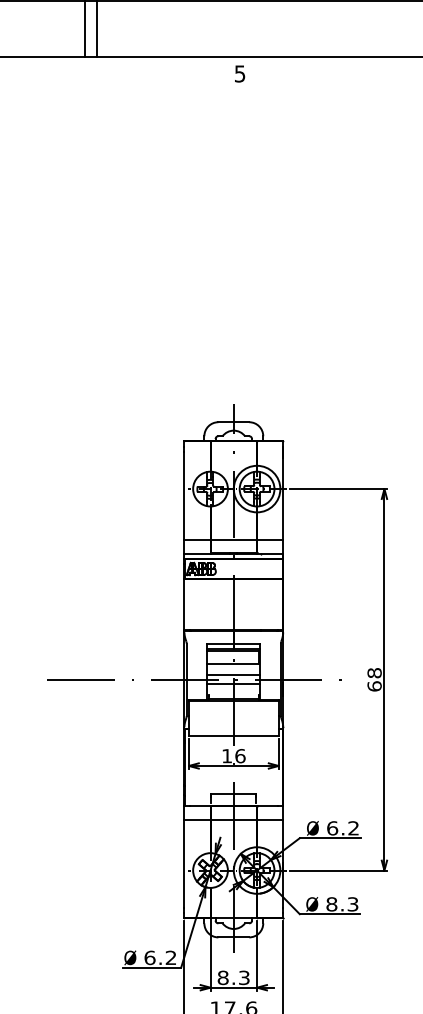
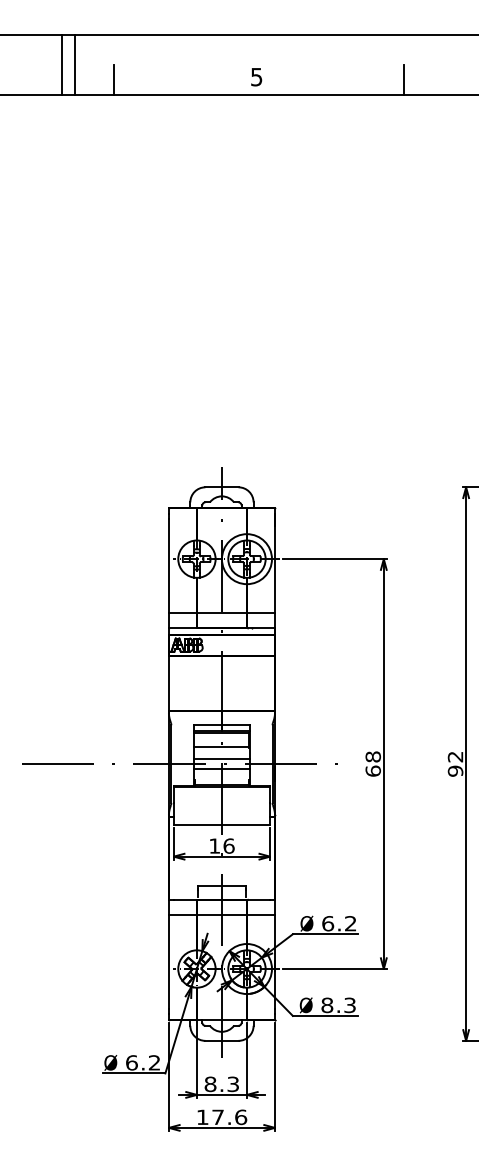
line: (132, 43) -> (113, 80), added
line: (402, 43) -> (403, 80), added
text: (239, 74) -> (256, 77), moved

